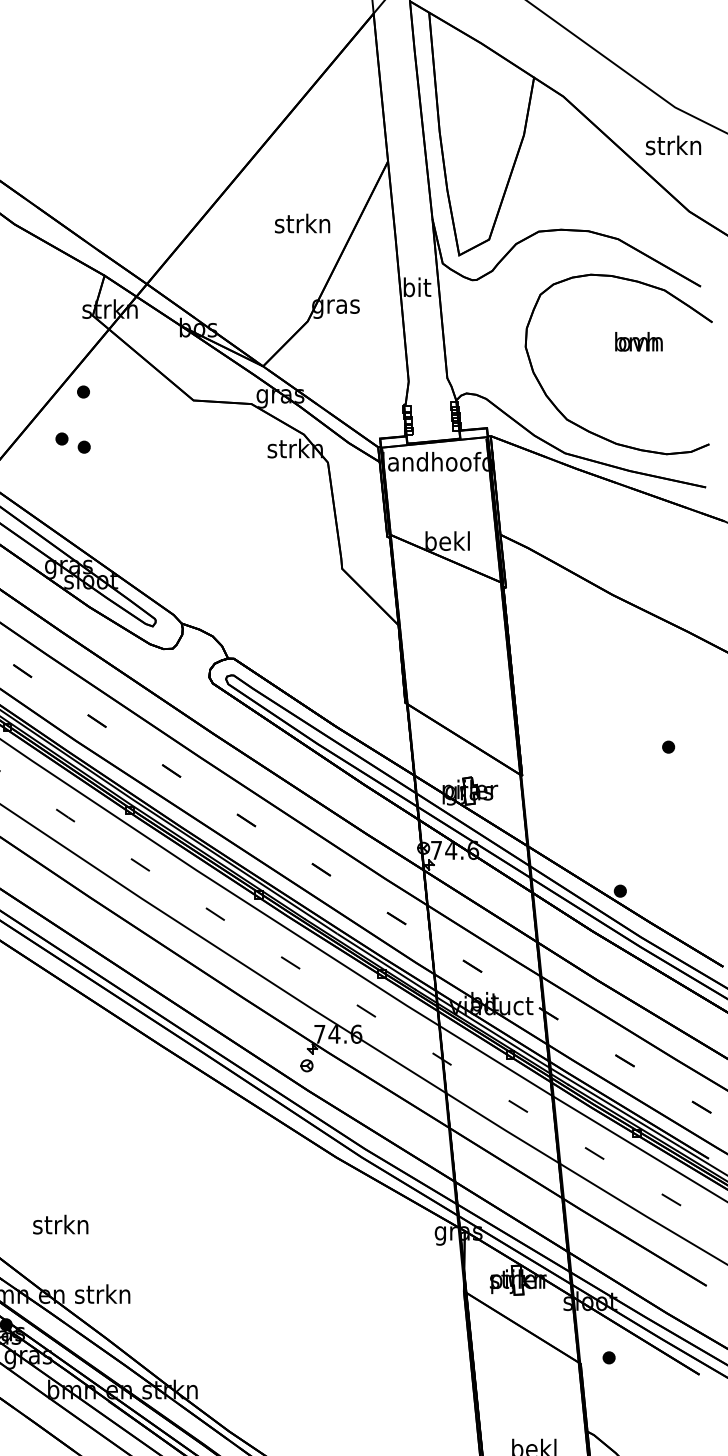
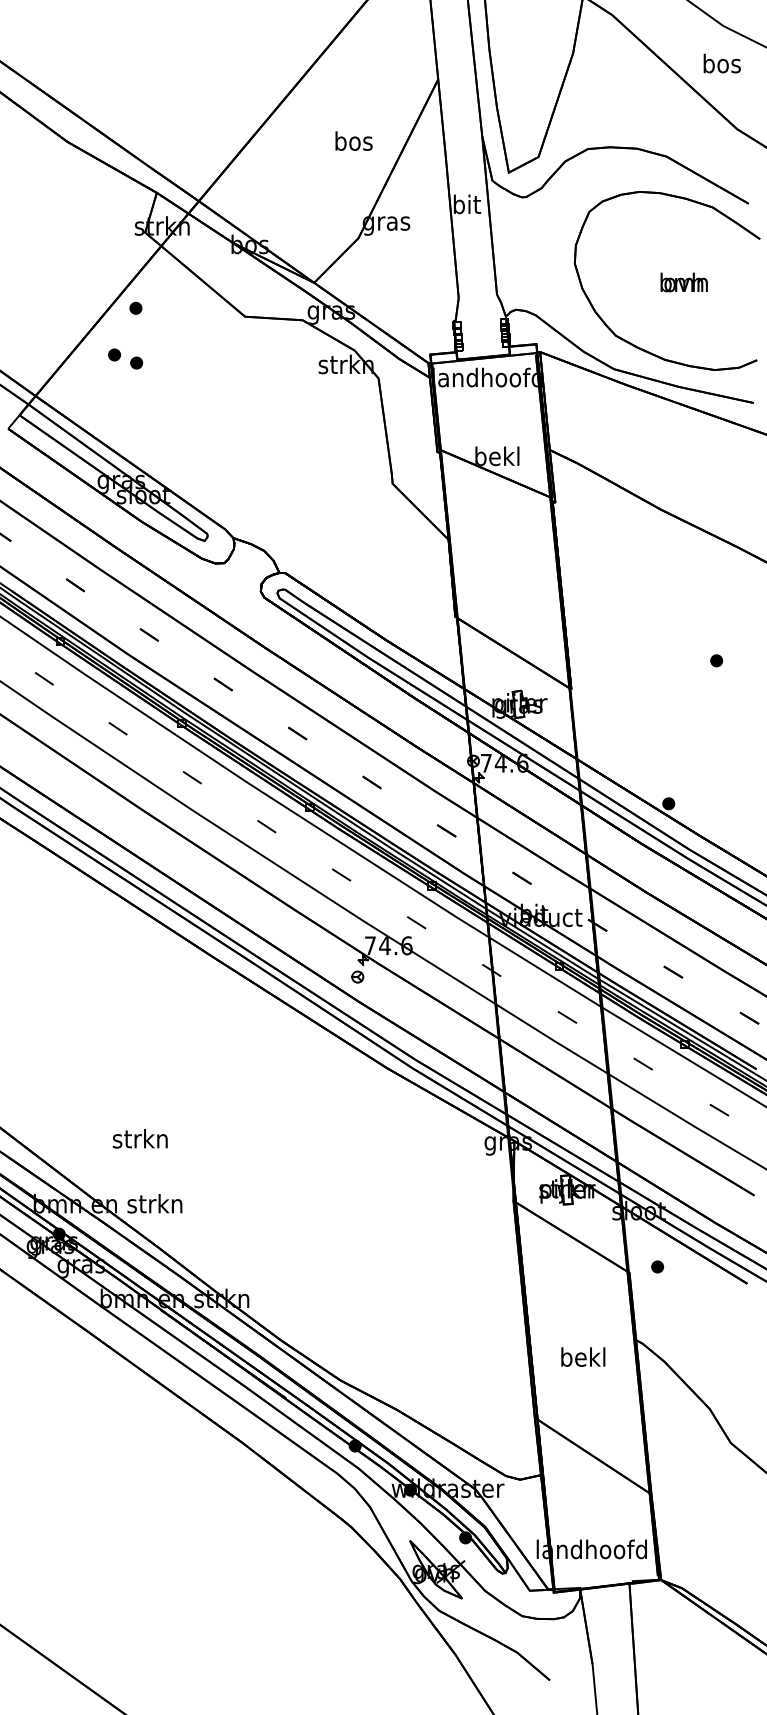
text: (673, 145) -> (721, 63), strkn -> bos
text: (301, 222) -> (352, 140), strkn -> bos
text: (638, 341) -> (683, 282), moved
text: (60, 1224) -> (140, 1138), moved

